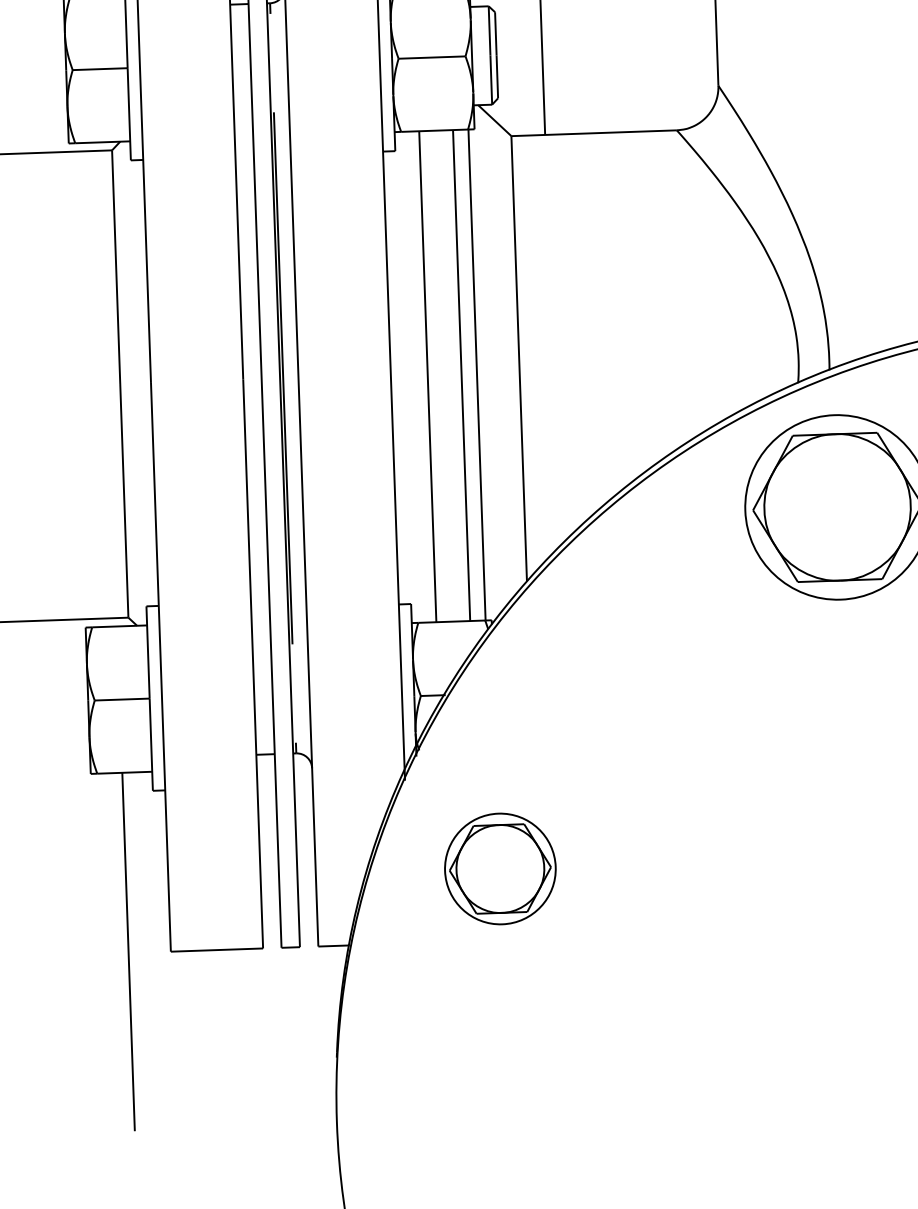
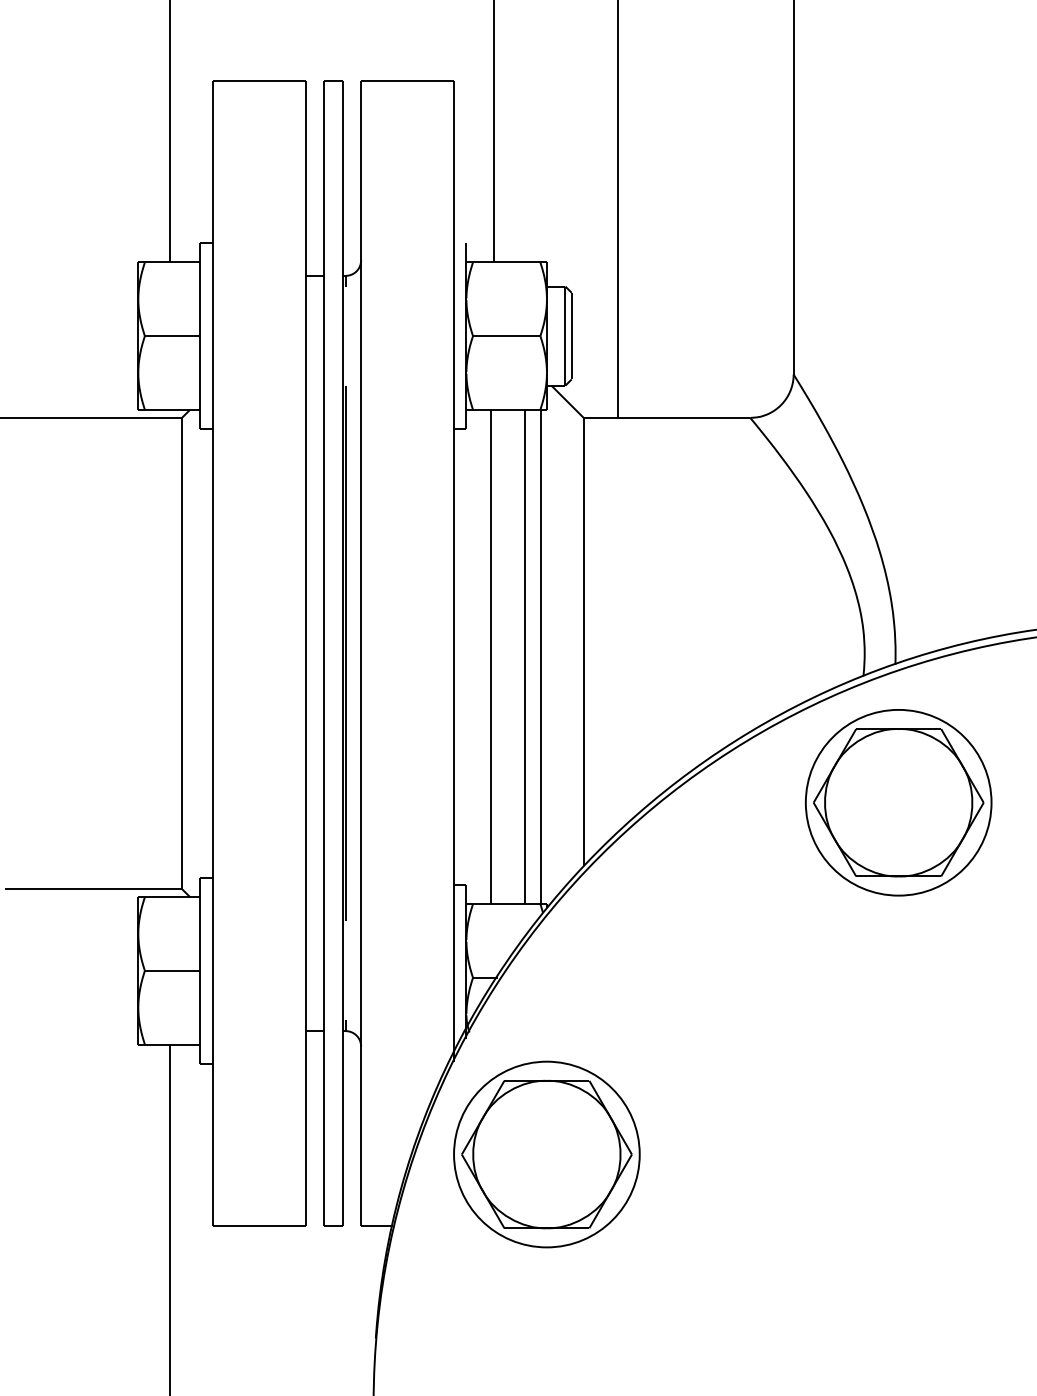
part: (499, 868) -> (546, 1154), size x1.67

